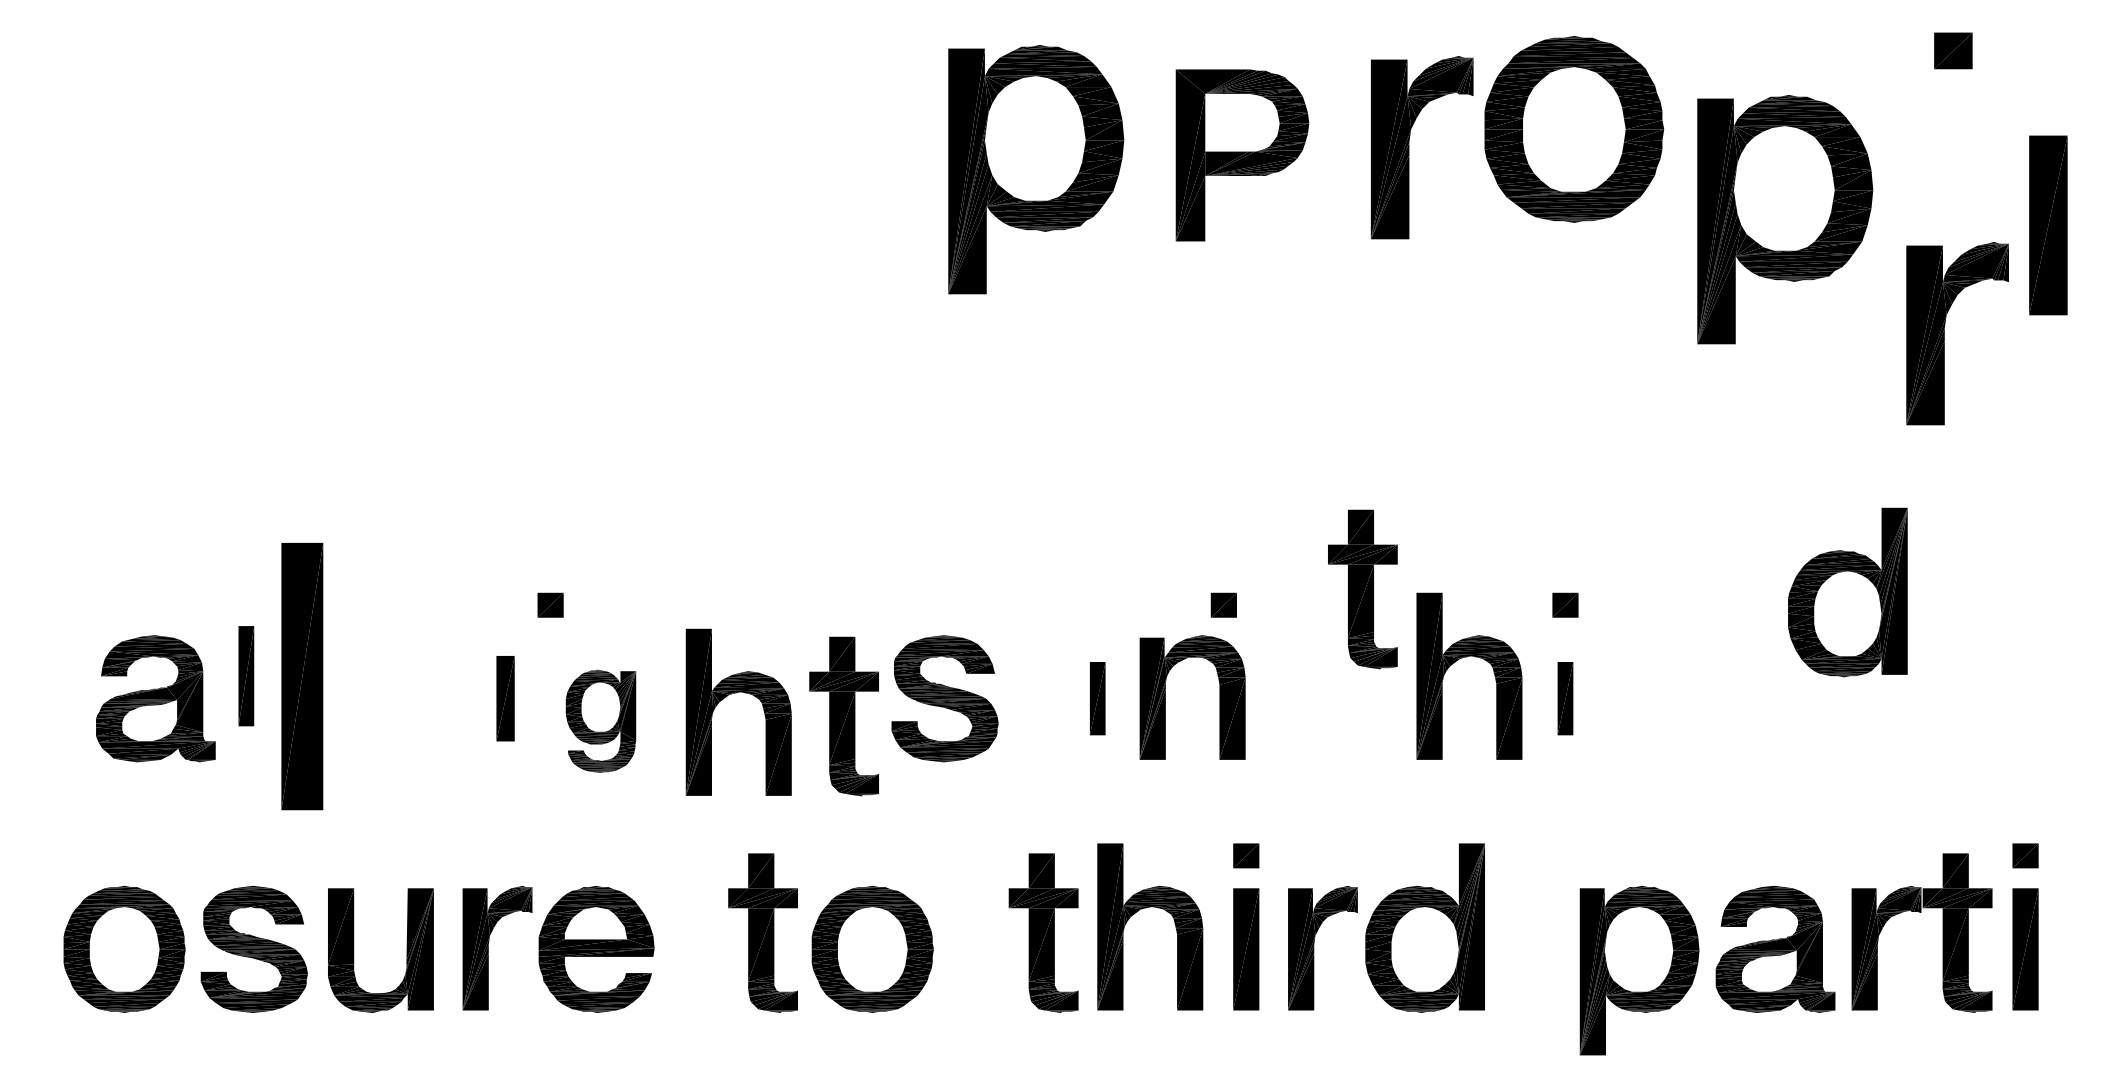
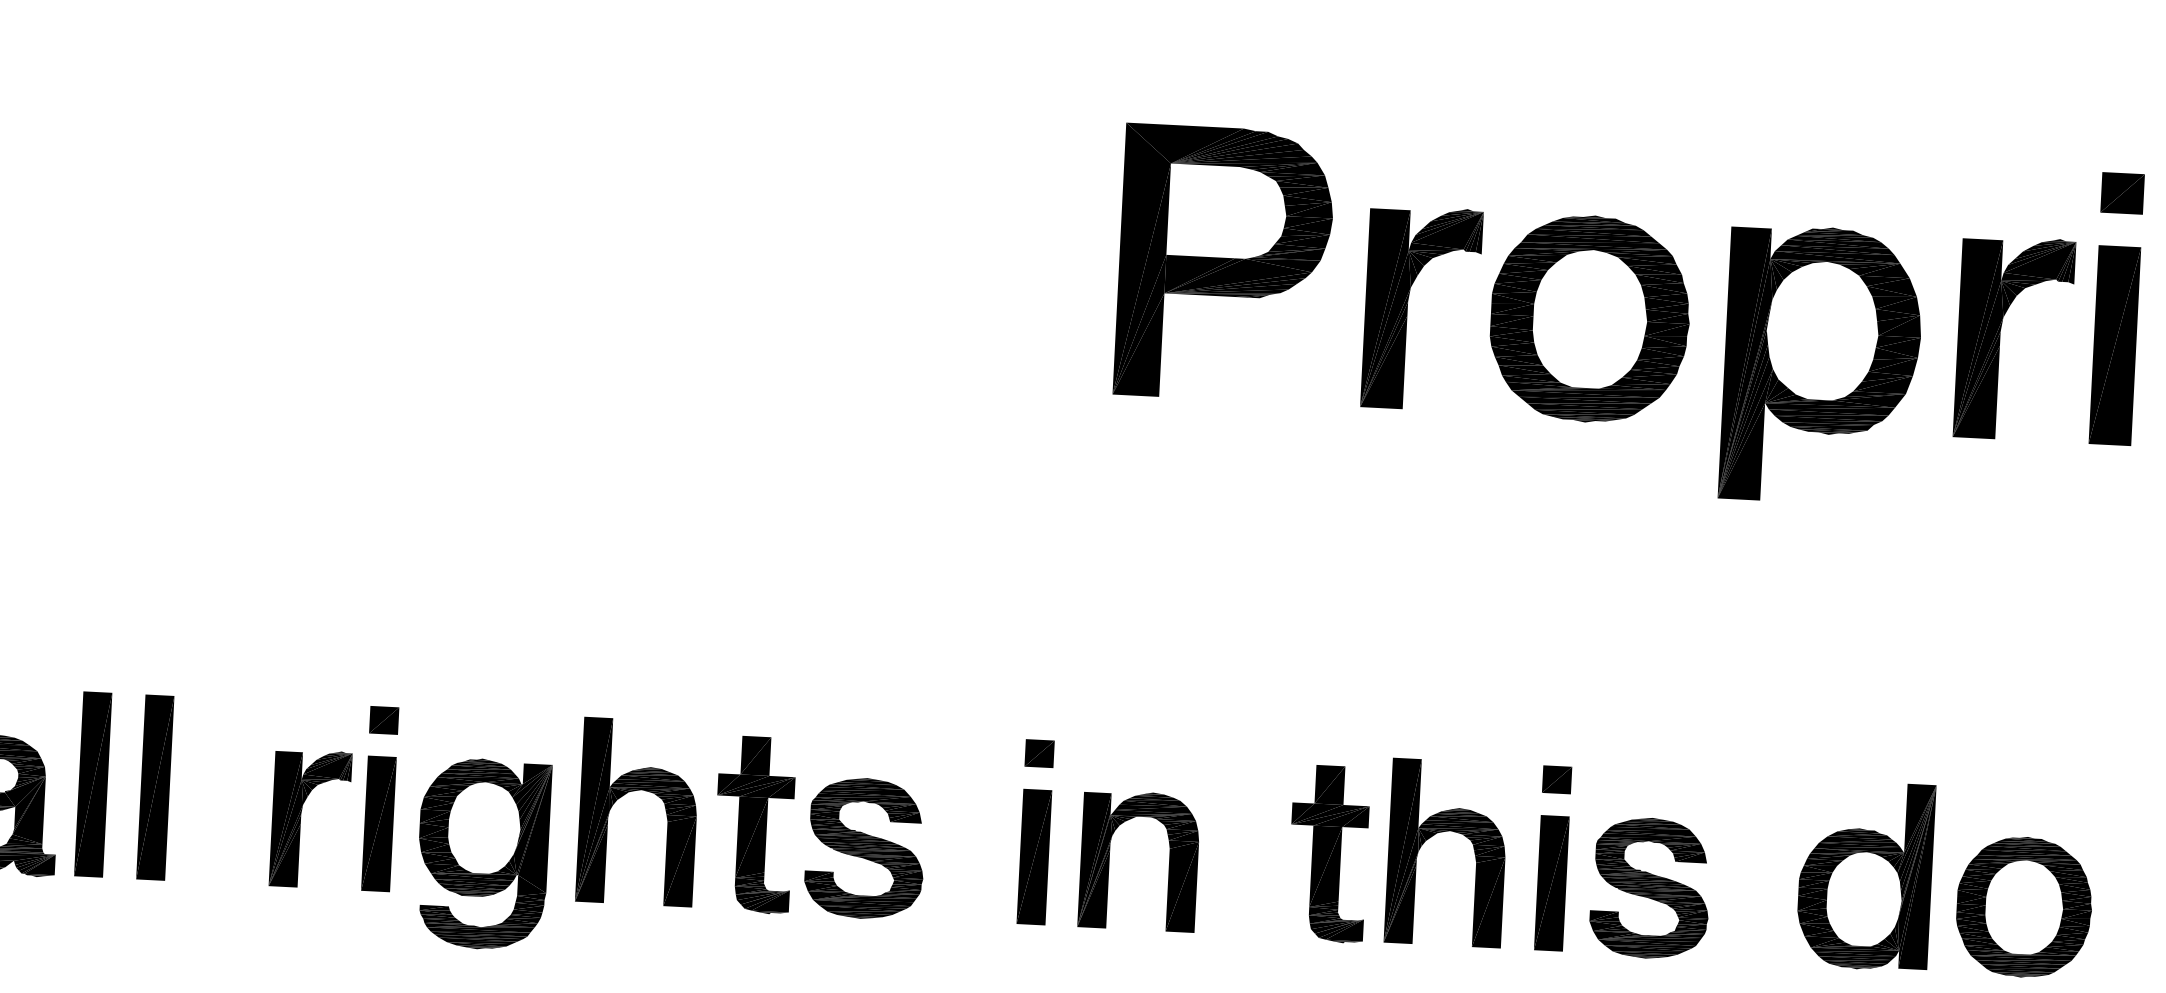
part: (1953, 50) -> (2122, 192), moved
part: (1574, 129) -> (1590, 319), moved
part: (1409, 147) -> (1407, 307), moved
part: (1242, 155) -> (1224, 263), size x1.43
part: (1036, 169) -> (996, 267), removed
part: (2048, 225) -> (2115, 345), moved
part: (1944, 333) -> (2000, 337), moved
part: (1362, 589) -> (1328, 853), moved
part: (1847, 592) -> (1865, 875), moved
part: (550, 604) -> (384, 719), moved
part: (1223, 604) -> (1039, 752), moved
part: (246, 675) -> (93, 783), size x1.67
part: (302, 675) -> (155, 786), size x0.62
part: (732, 694) -> (632, 792), moved
part: (435, 697) -> (301, 818), added
part: (505, 698) -> (378, 823), size x1.43
part: (1097, 698) -> (1033, 856), size x1.67
part: (1565, 698) -> (1551, 883), size x1.67
part: (1654, 698) -> (1650, 888), added
part: (1992, 698) -> (2024, 906), added
part: (843, 716) -> (753, 824), moved
part: (600, 721) -> (482, 854), size x1.67

